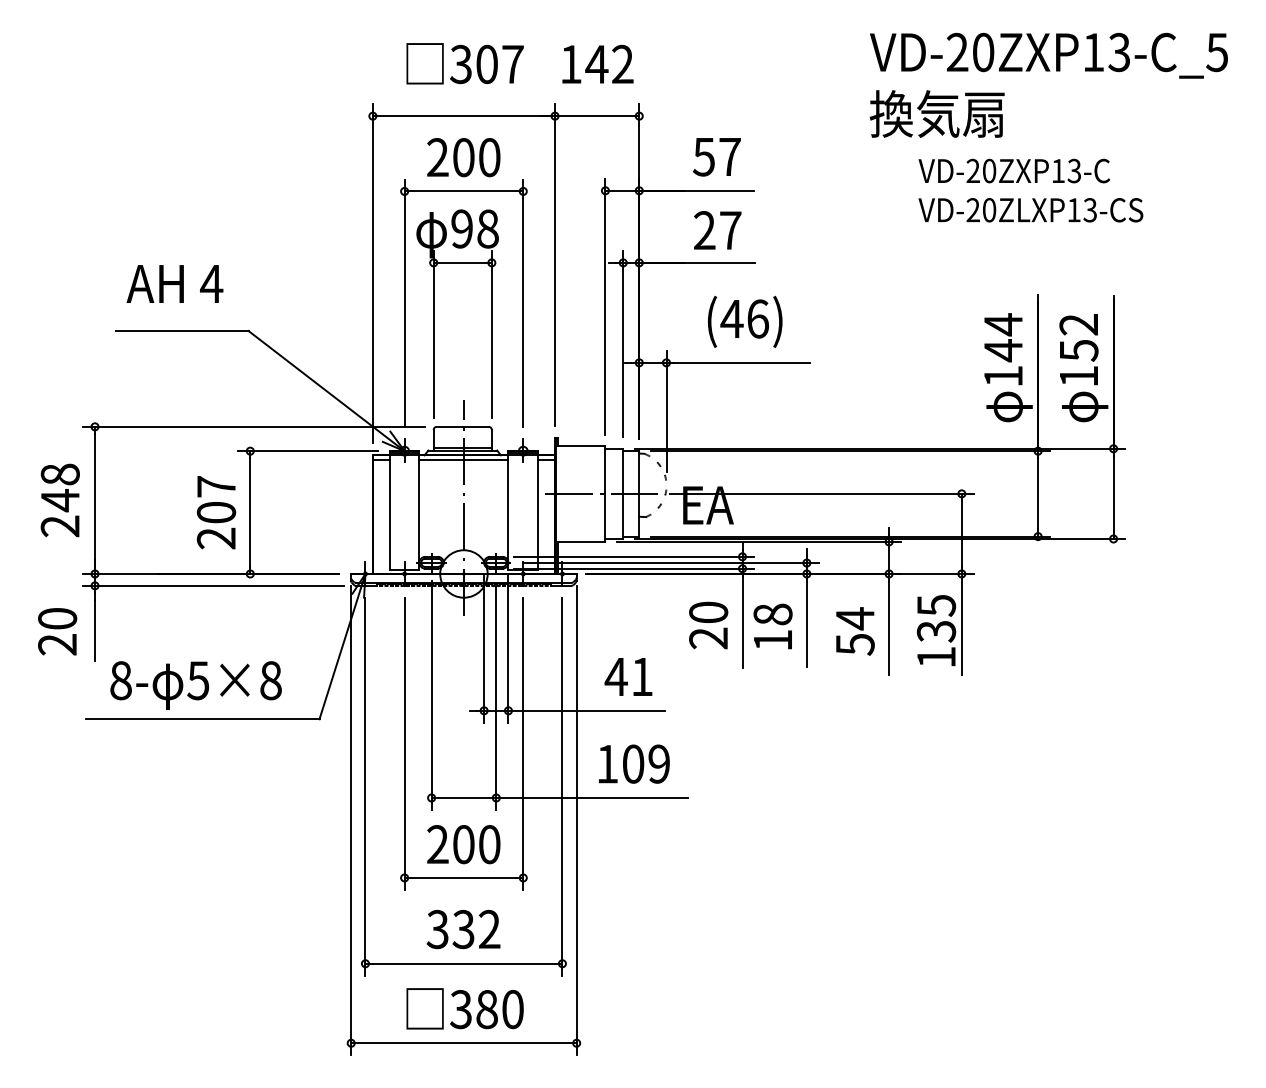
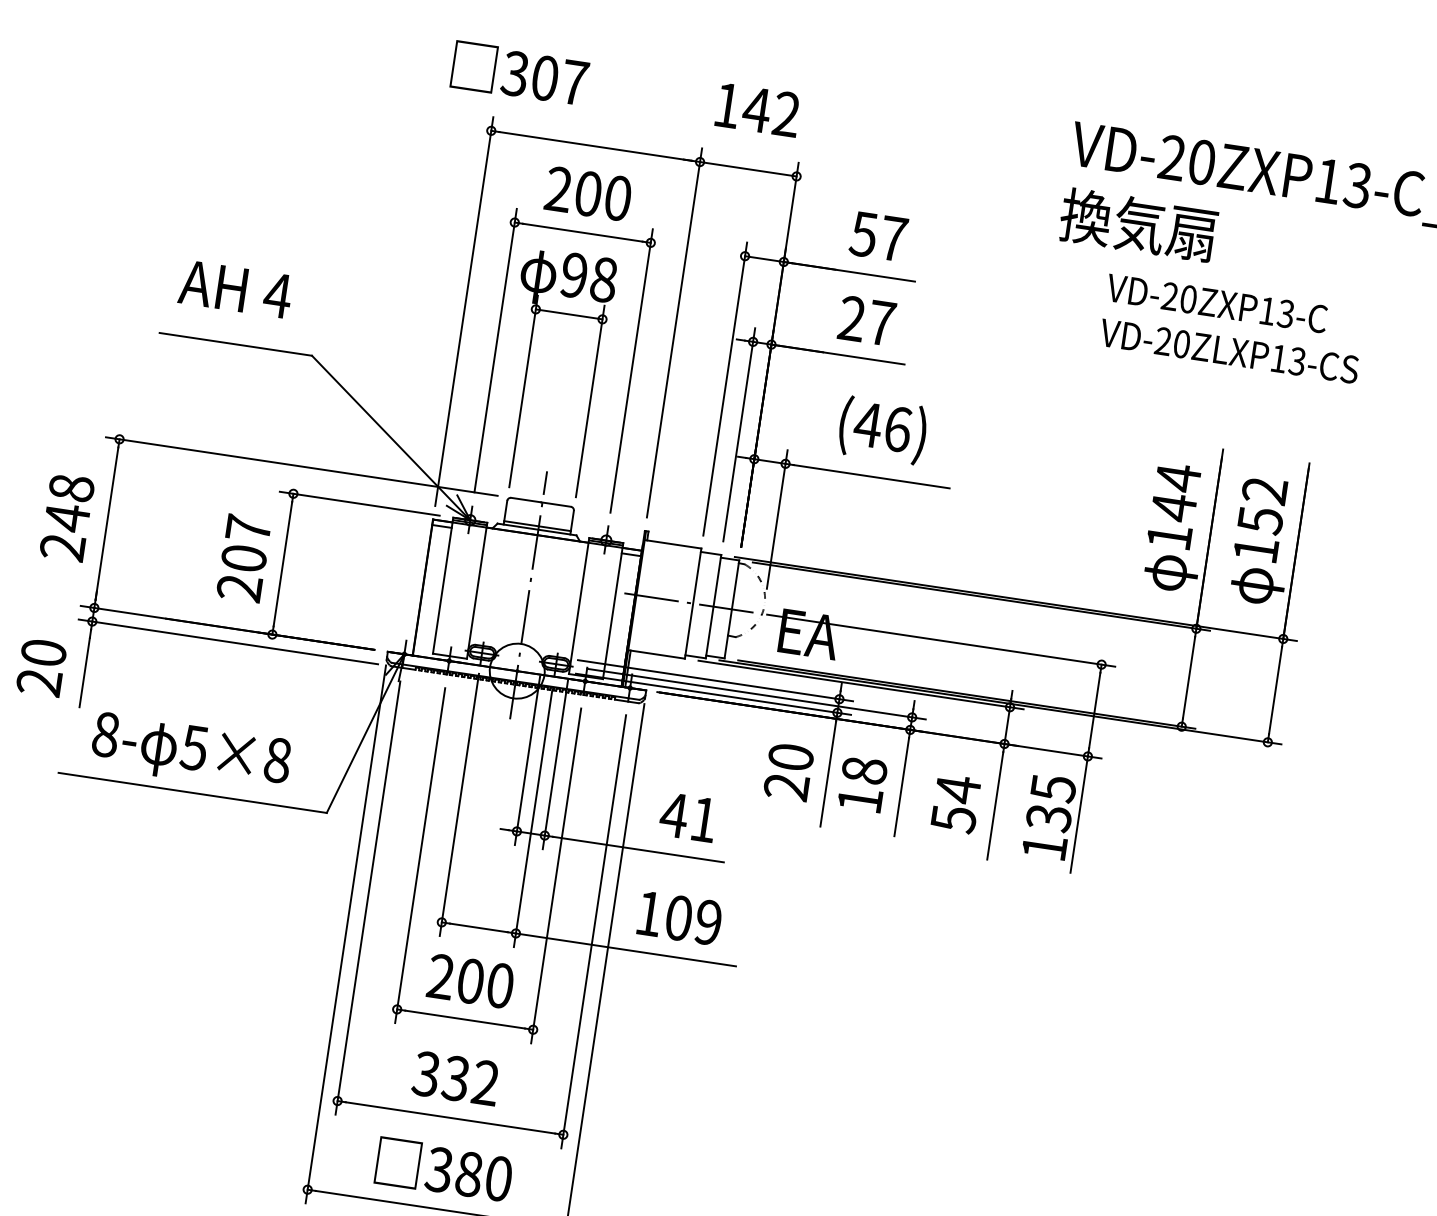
text: (464, 63) -> (519, 73), moved
line: (463, 460) -> (536, 541), removed

